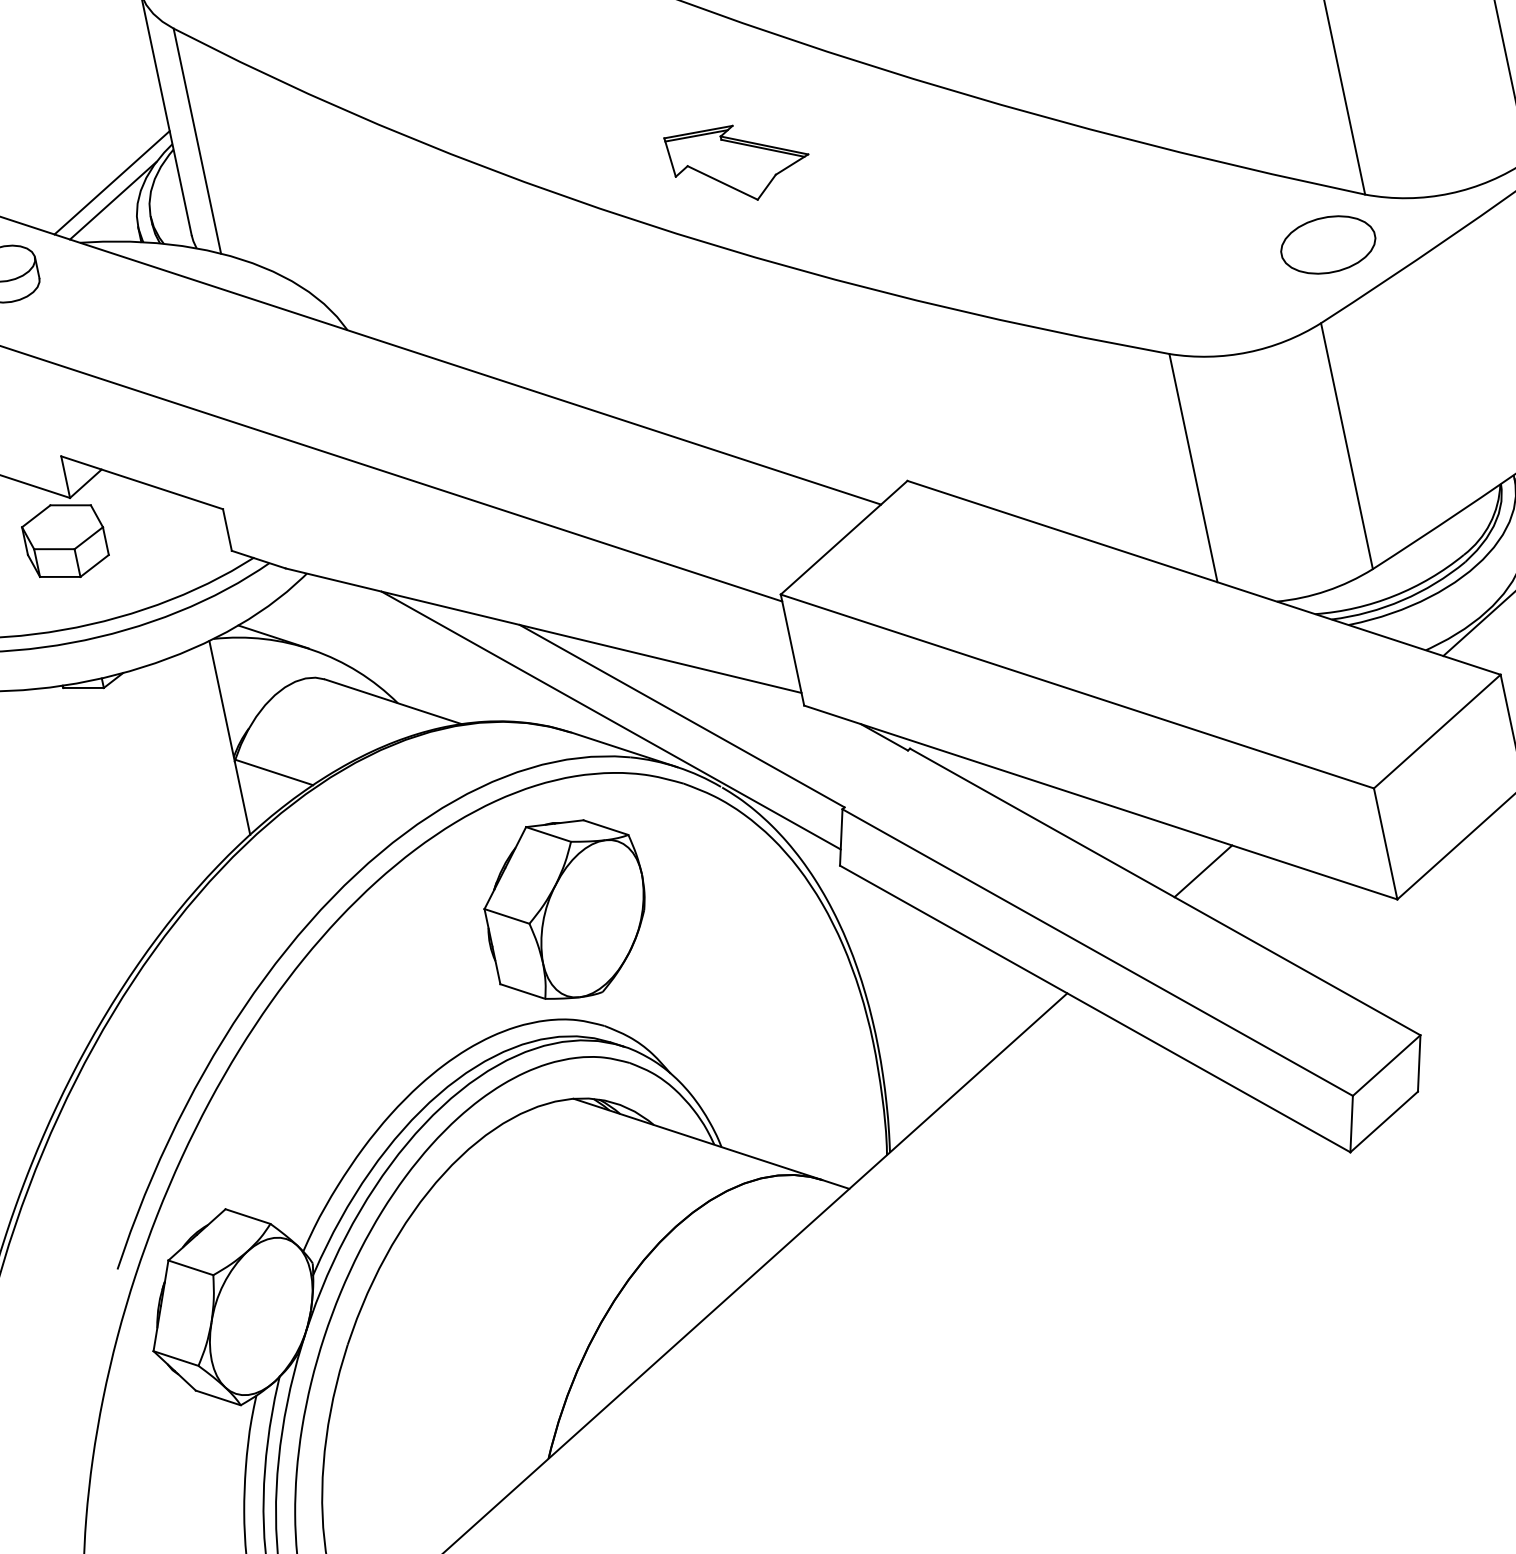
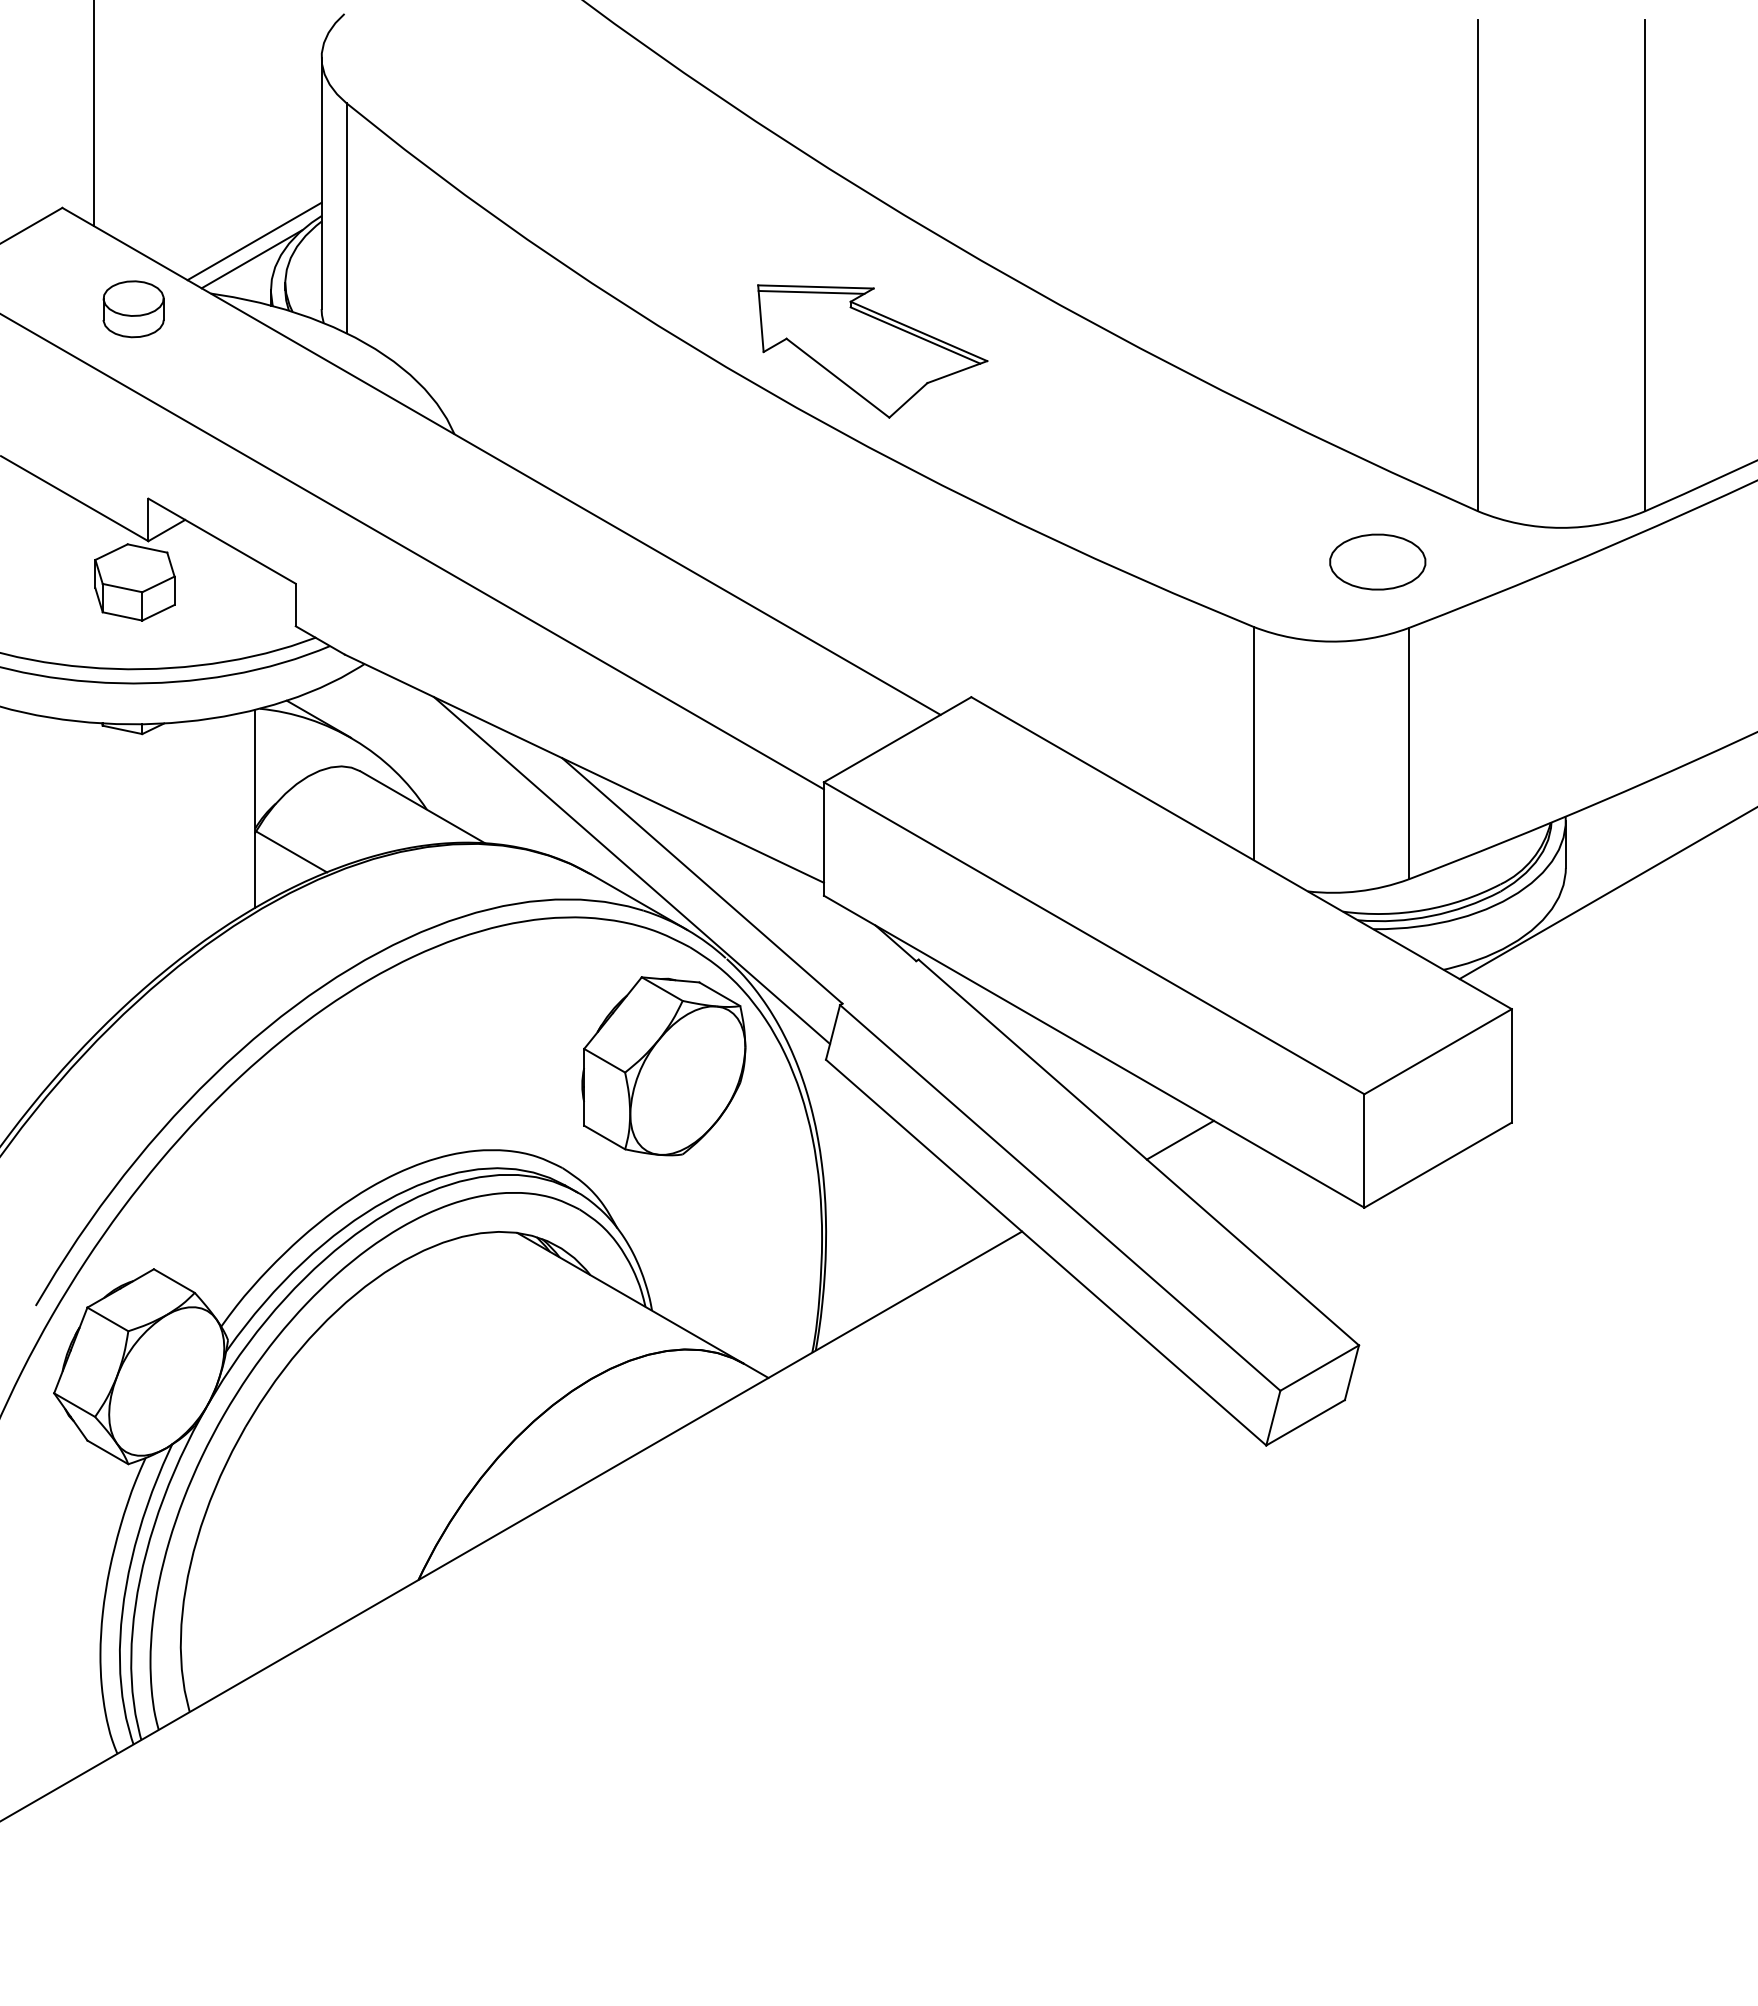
part: (739, 163) -> (872, 351), size x1.67
part: (1327, 244) -> (1377, 561), moved
part: (565, 909) -> (663, 1066), moved

